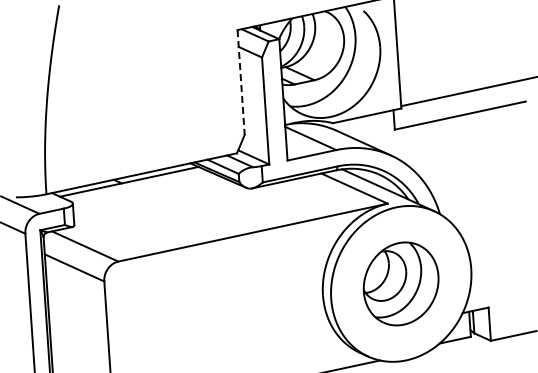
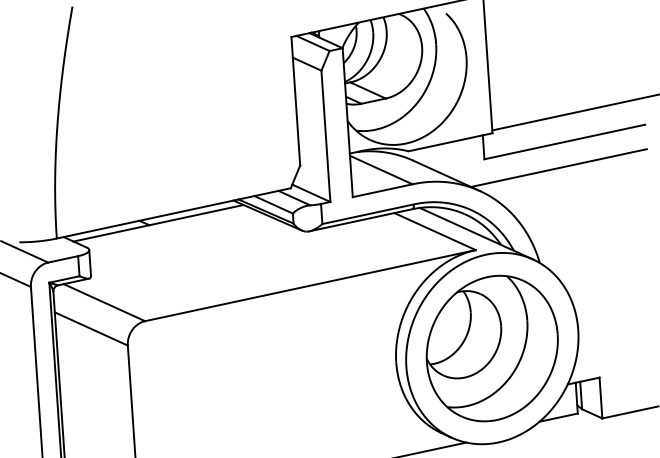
line: (241, 82) -> (296, 101), dashed -> solid
line: (455, 136) -> (558, 167), added
part: (400, 283) -> (491, 348), size x1.43

